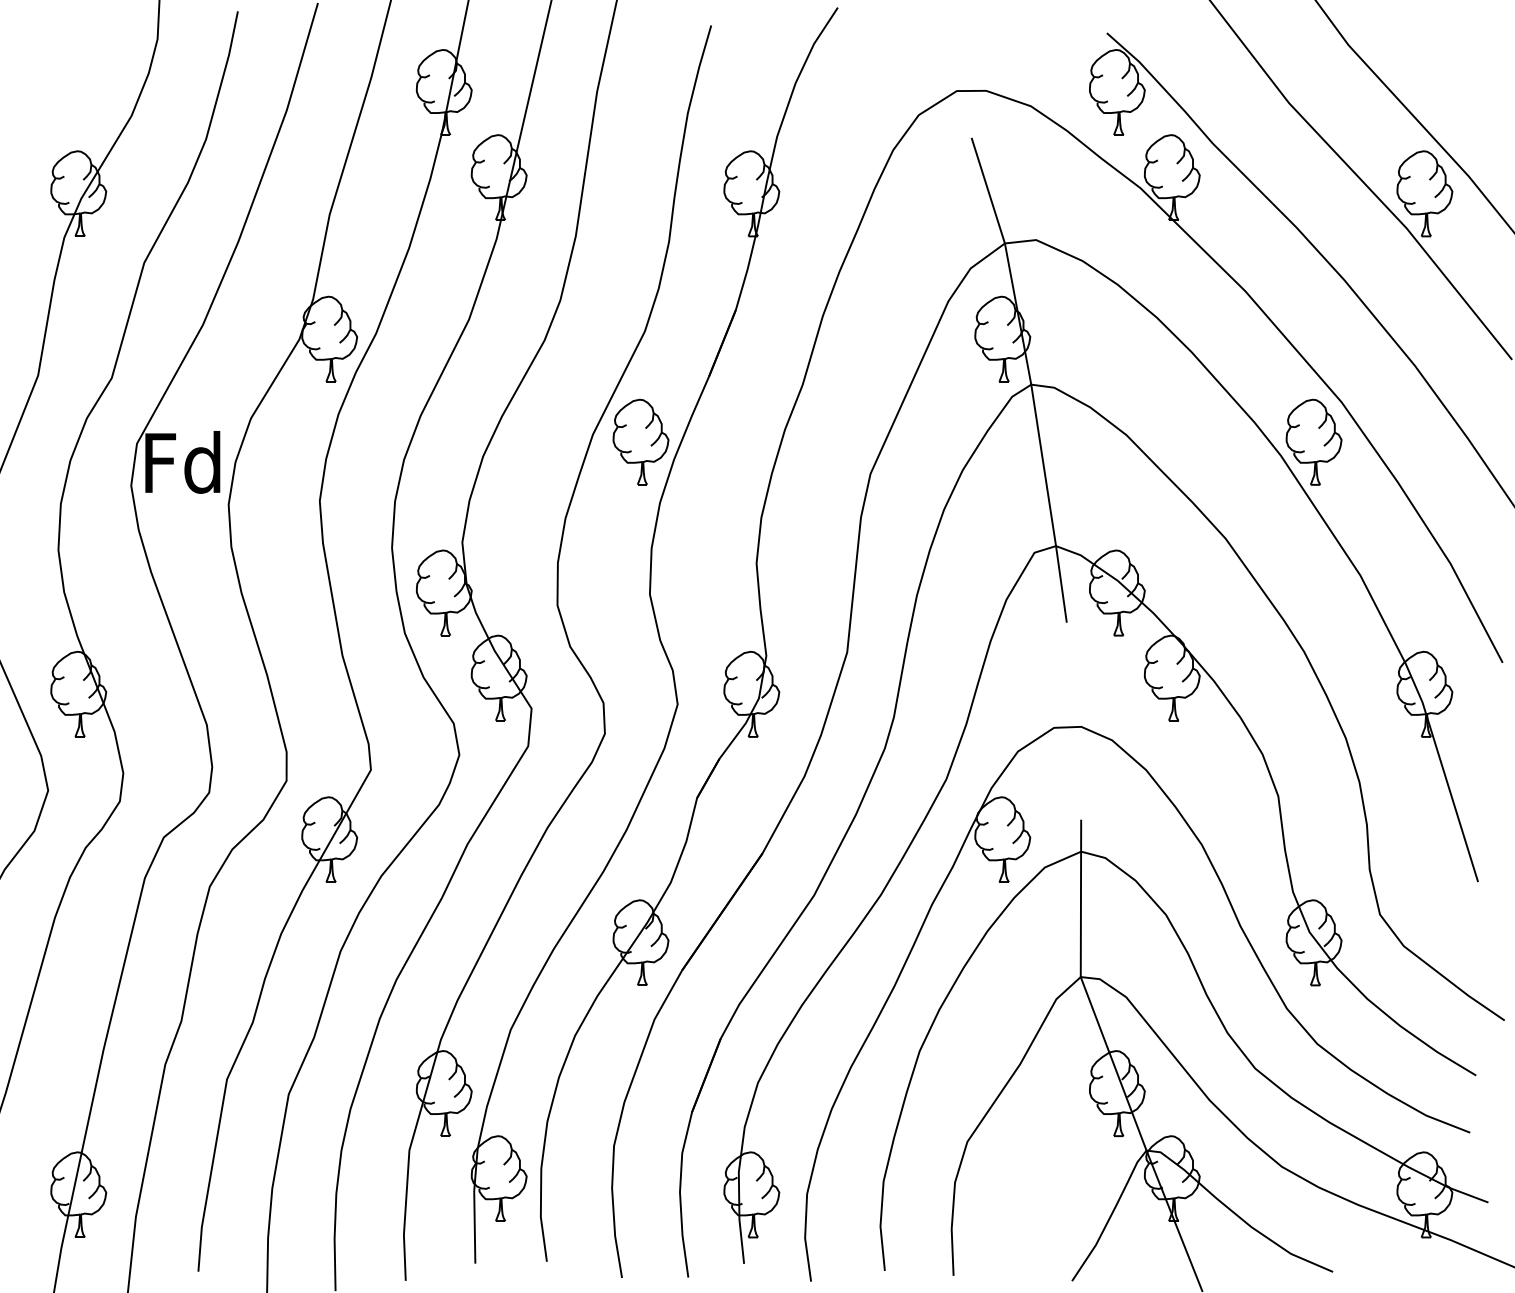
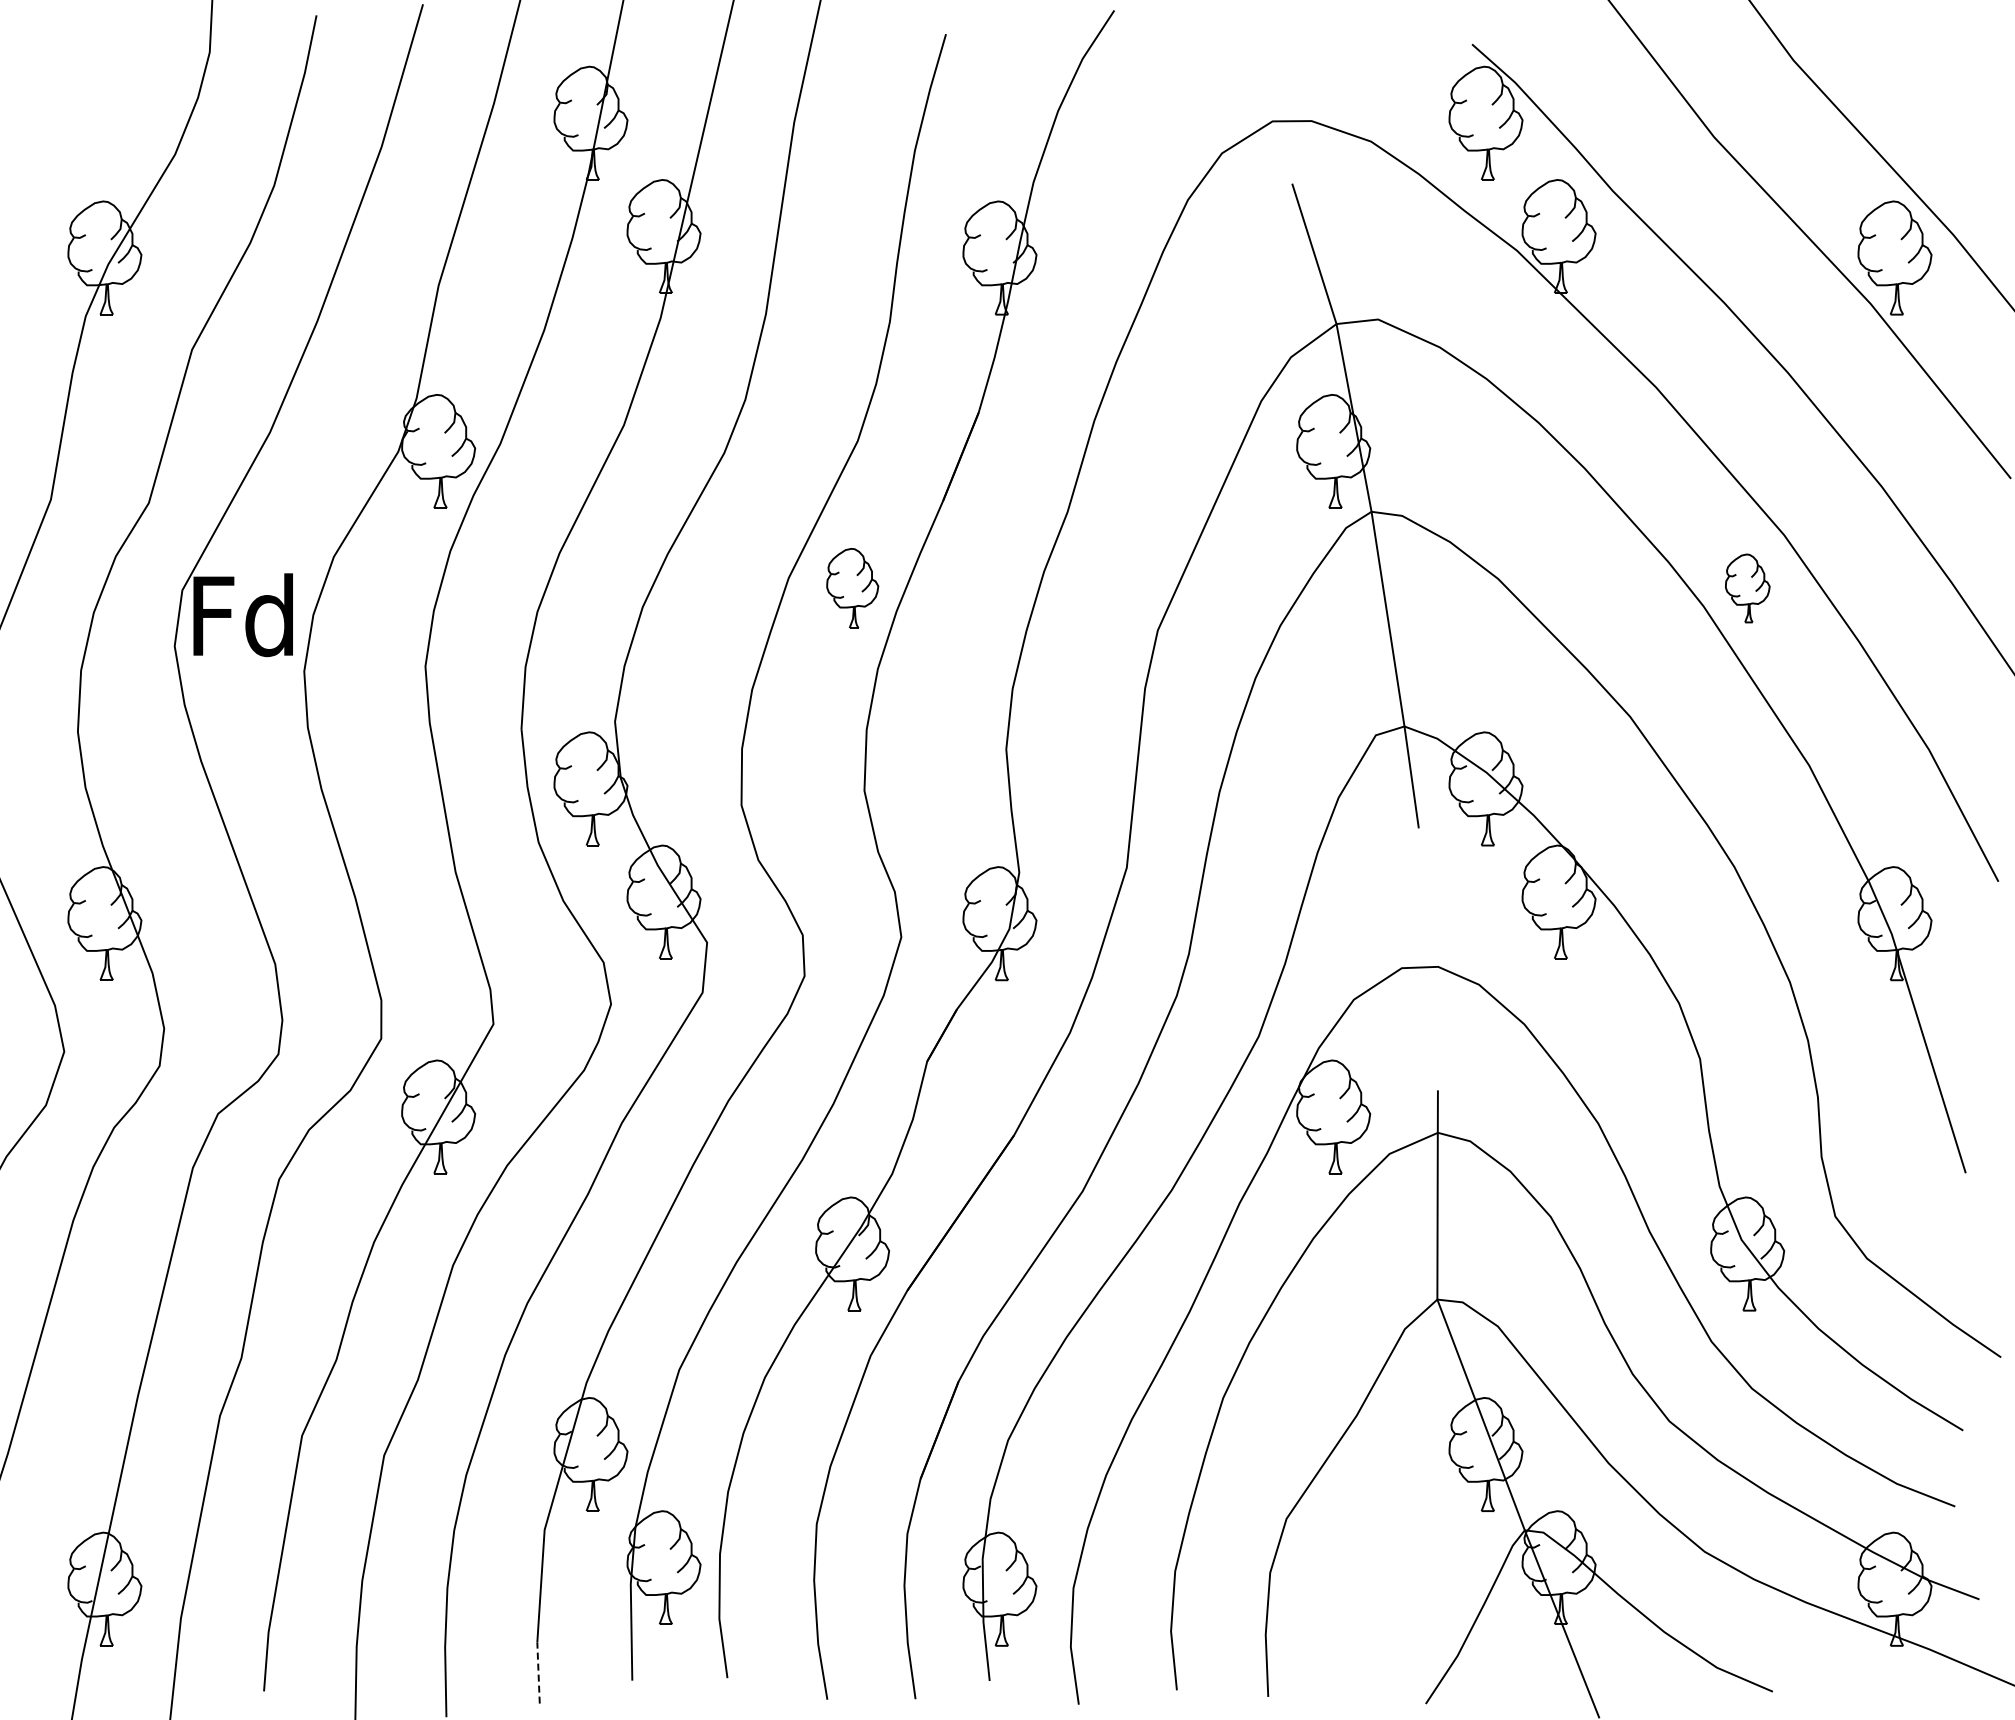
part: (640, 442) -> (852, 588), size x0.7
part: (1313, 442) -> (1747, 588), size x0.6
line: (404, 1258) -> (538, 1673), solid -> dashed

